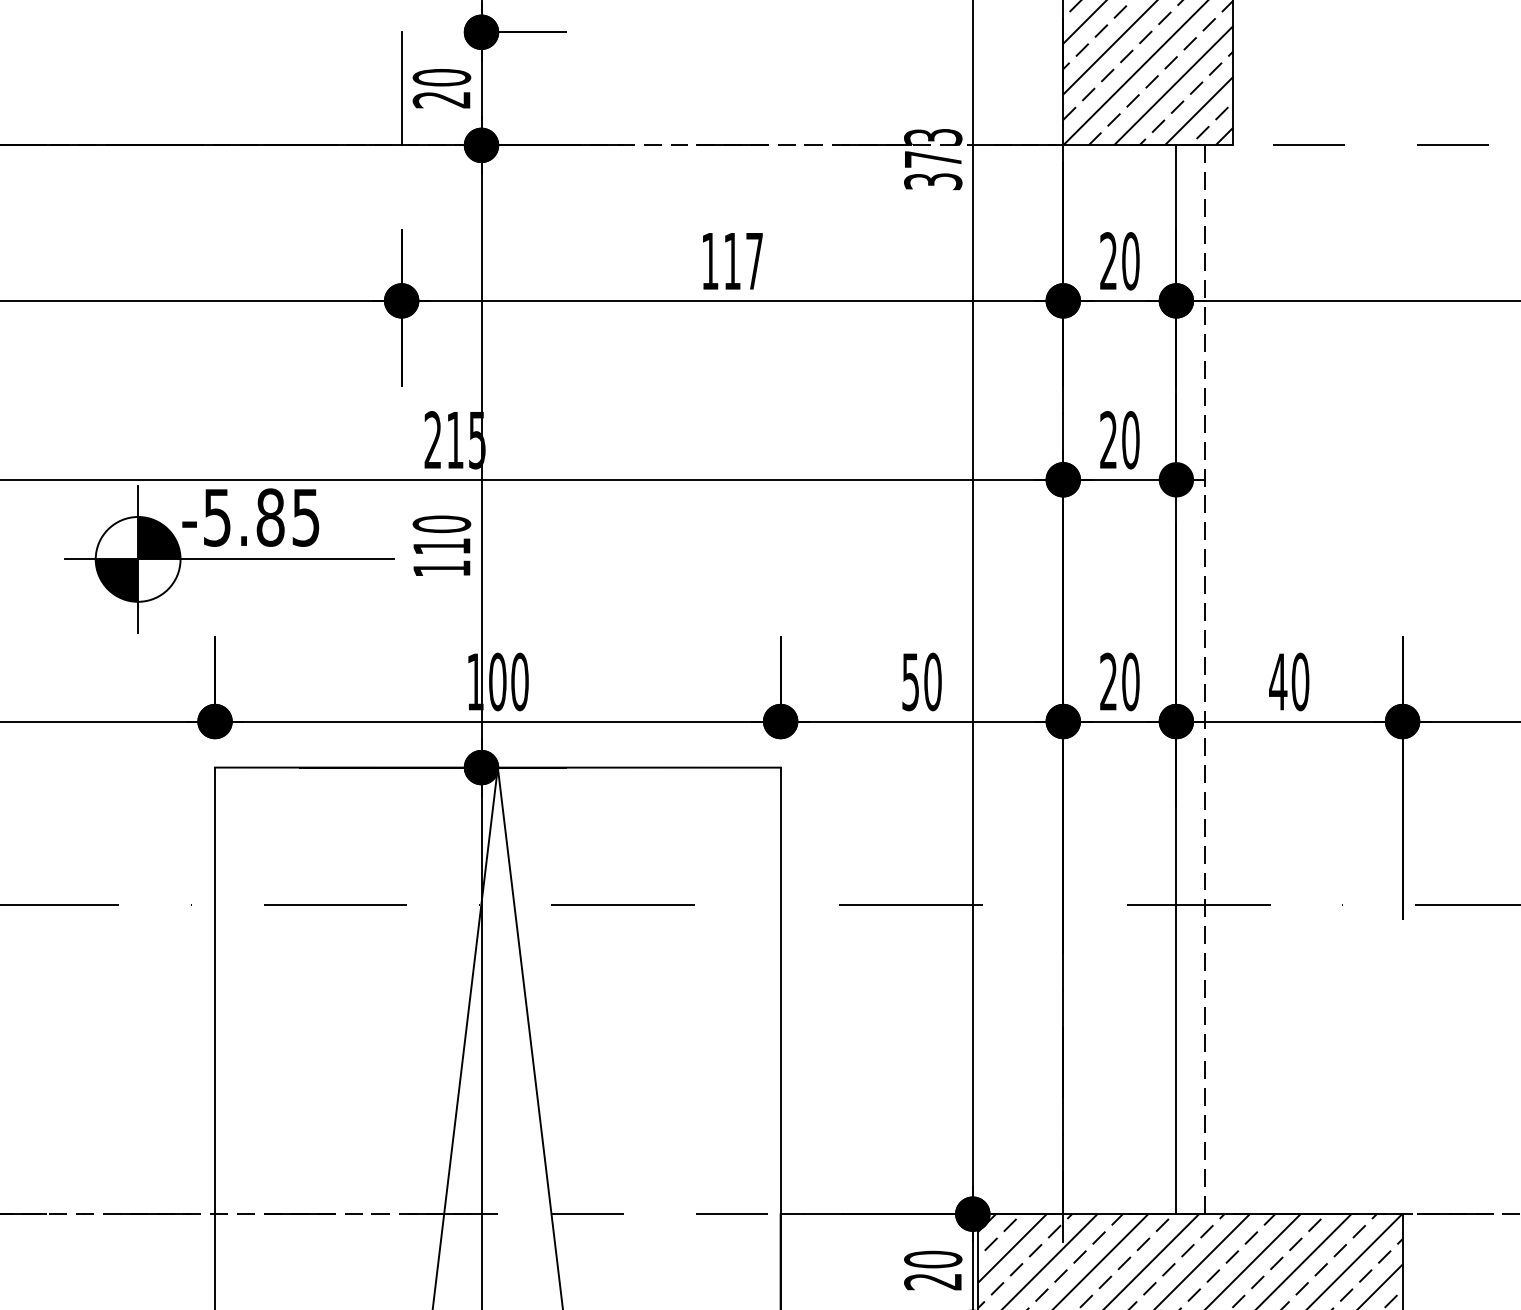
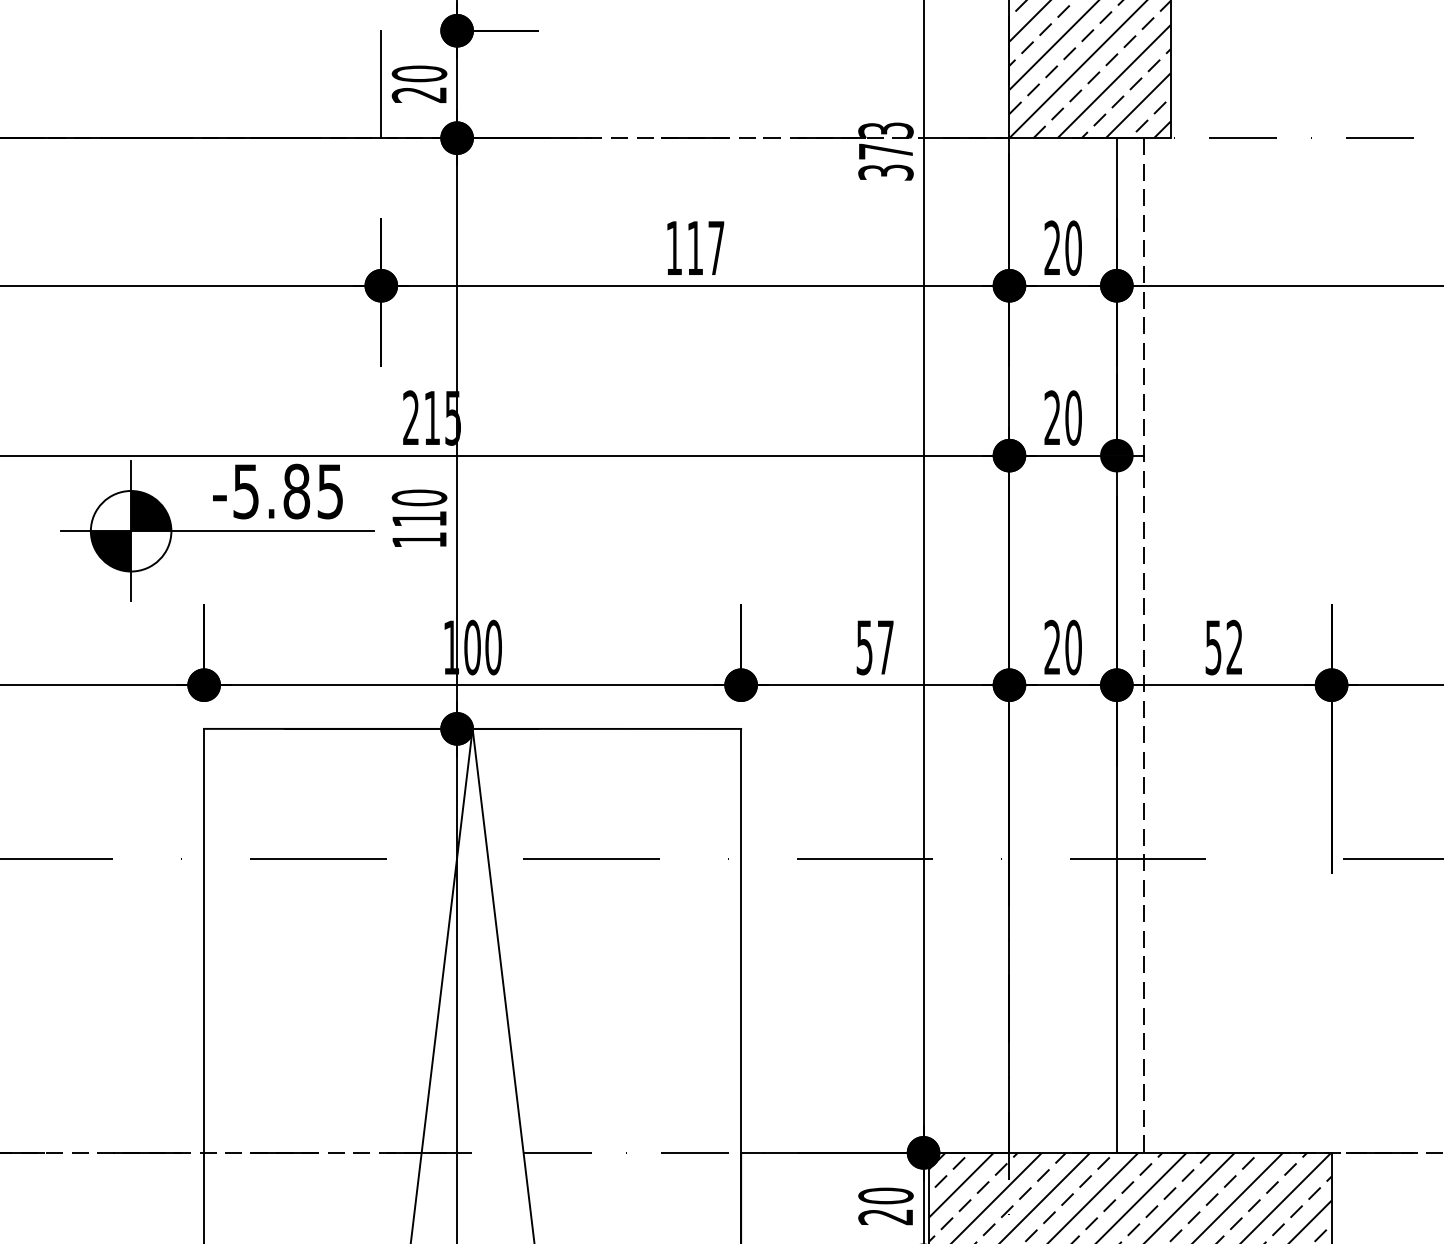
text: (250, 517) -> (277, 491), moved
text: (932, 681) -> (885, 647), 50 -> 57
text: (1289, 681) -> (1224, 647), 40 -> 52

